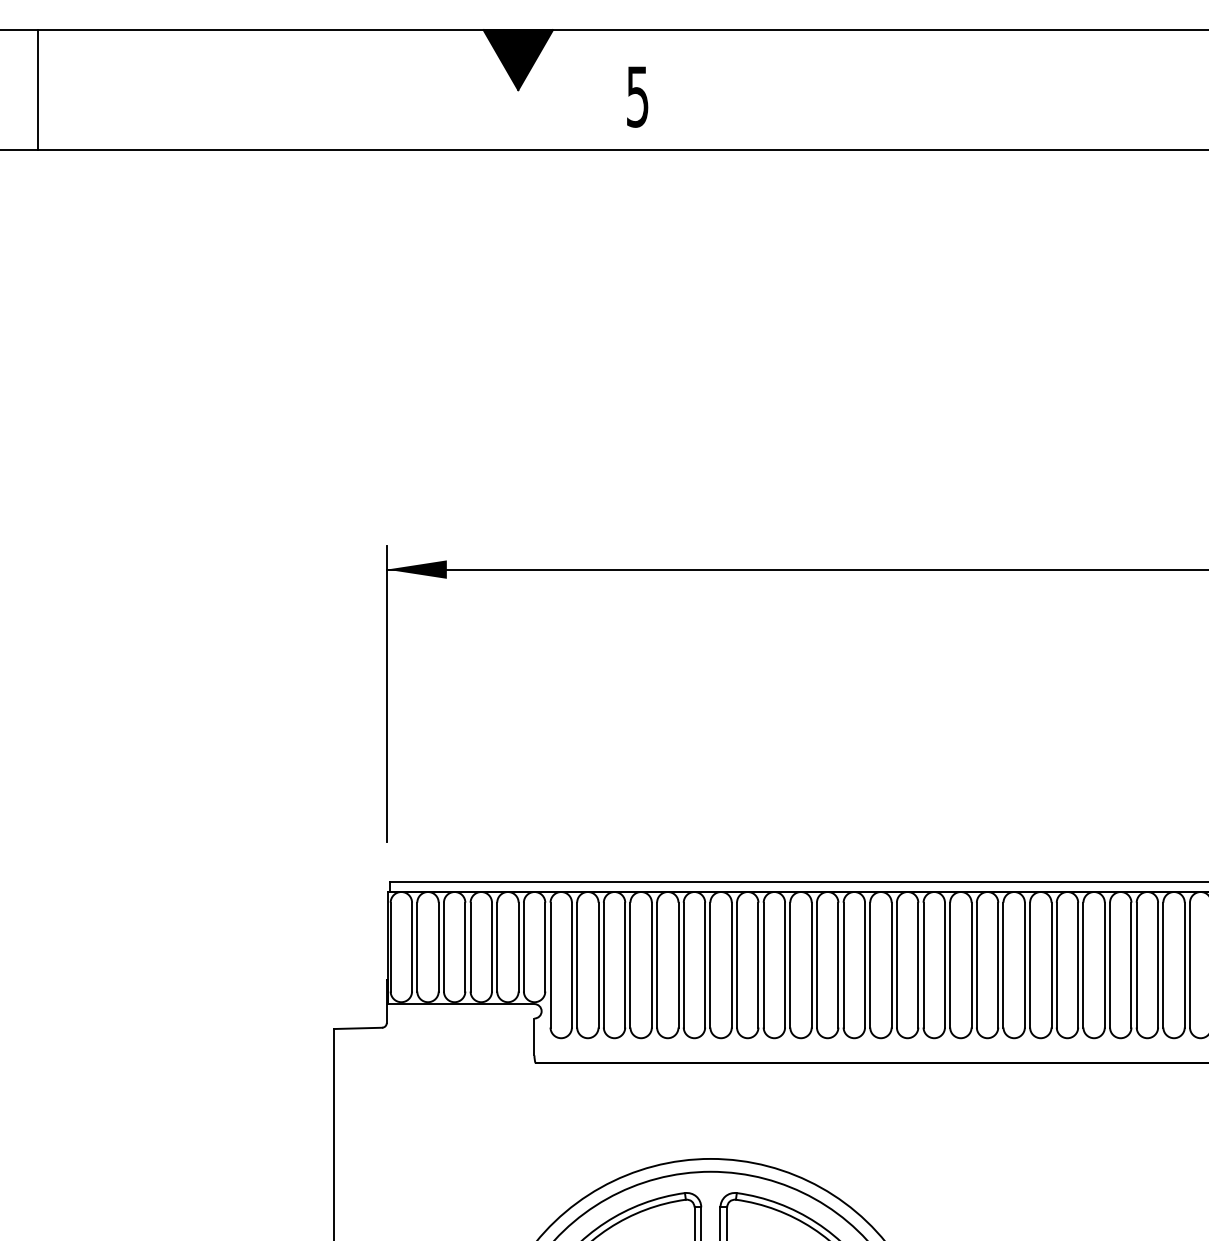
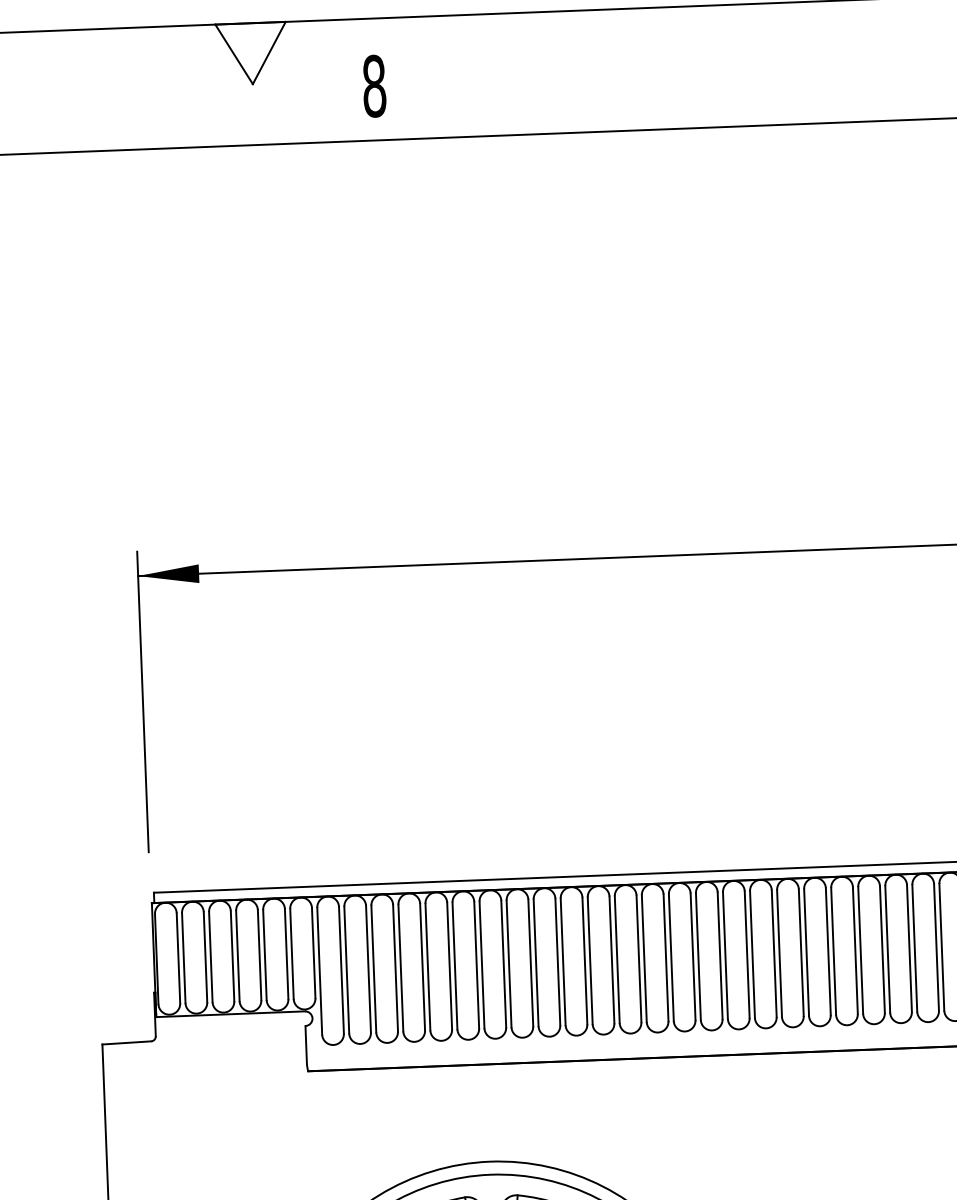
fill: (517, 60) -> (250, 54), removed
text: (637, 96) -> (374, 86), 5 -> 8

